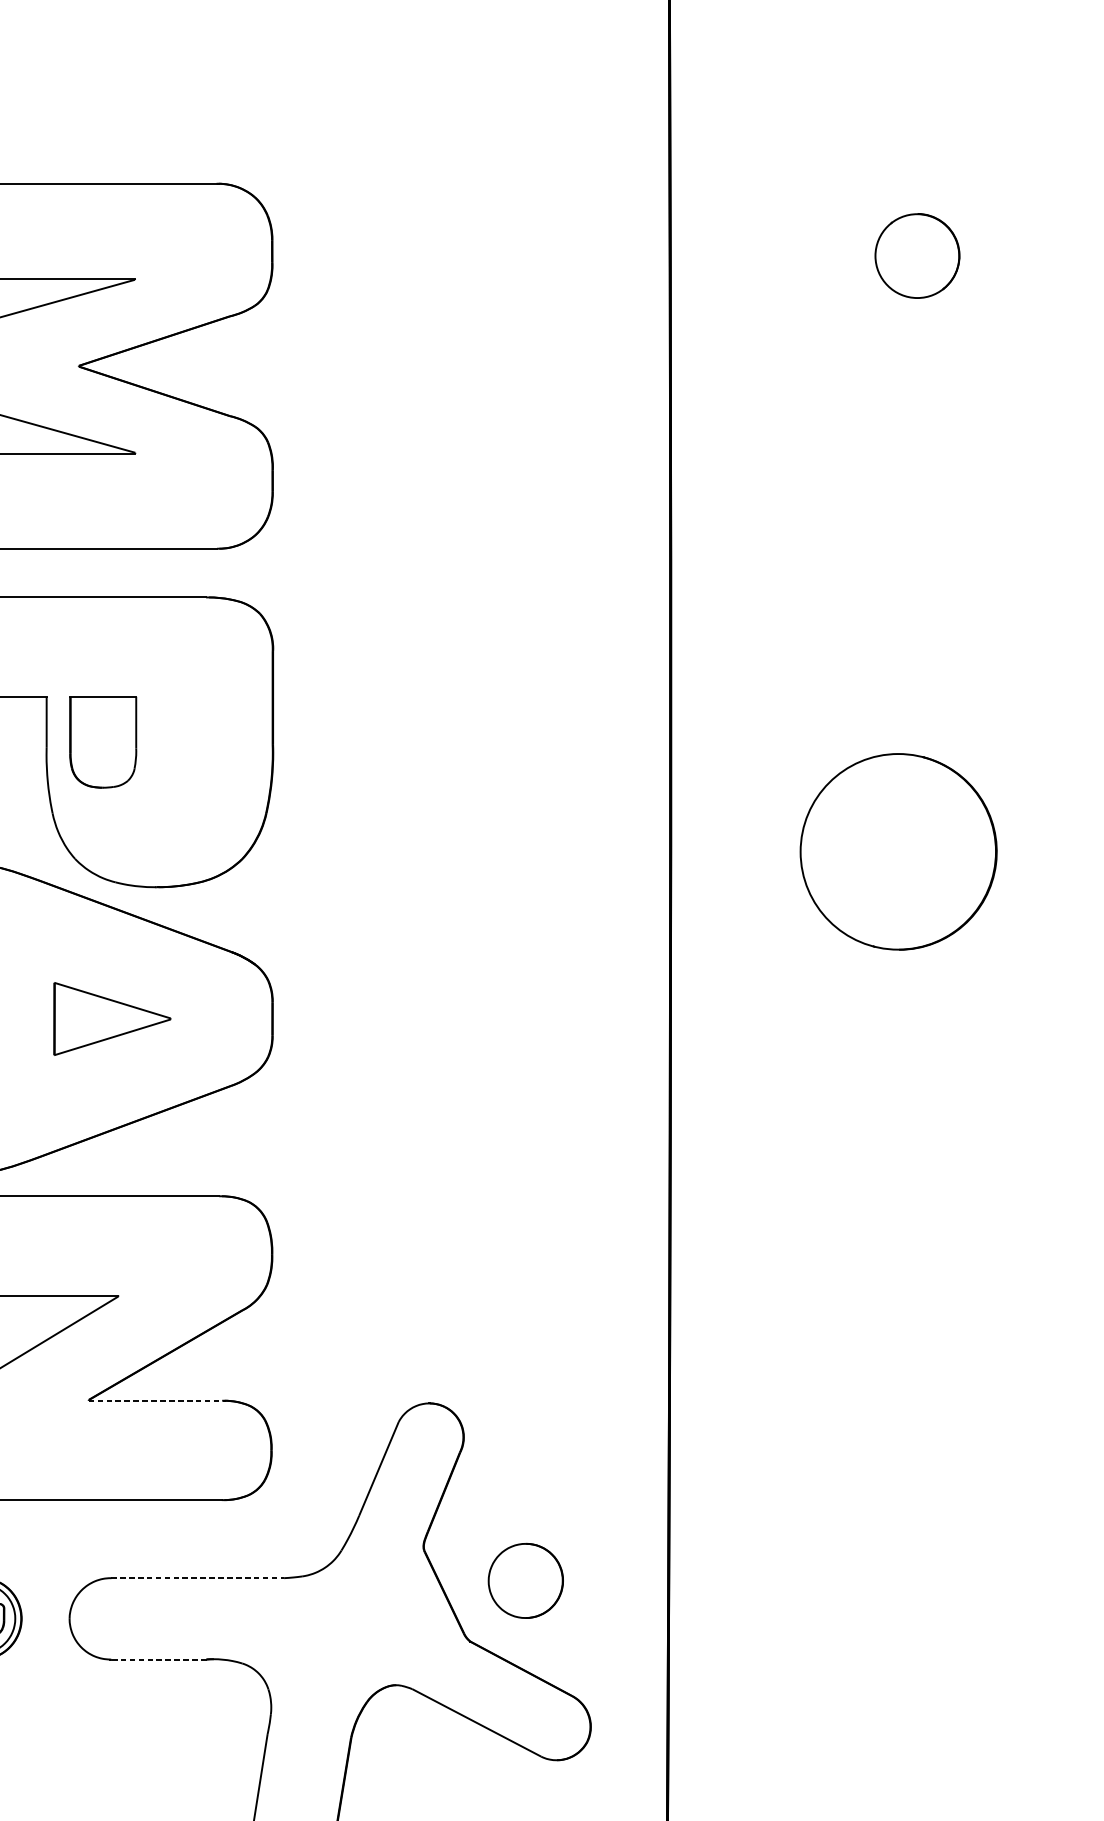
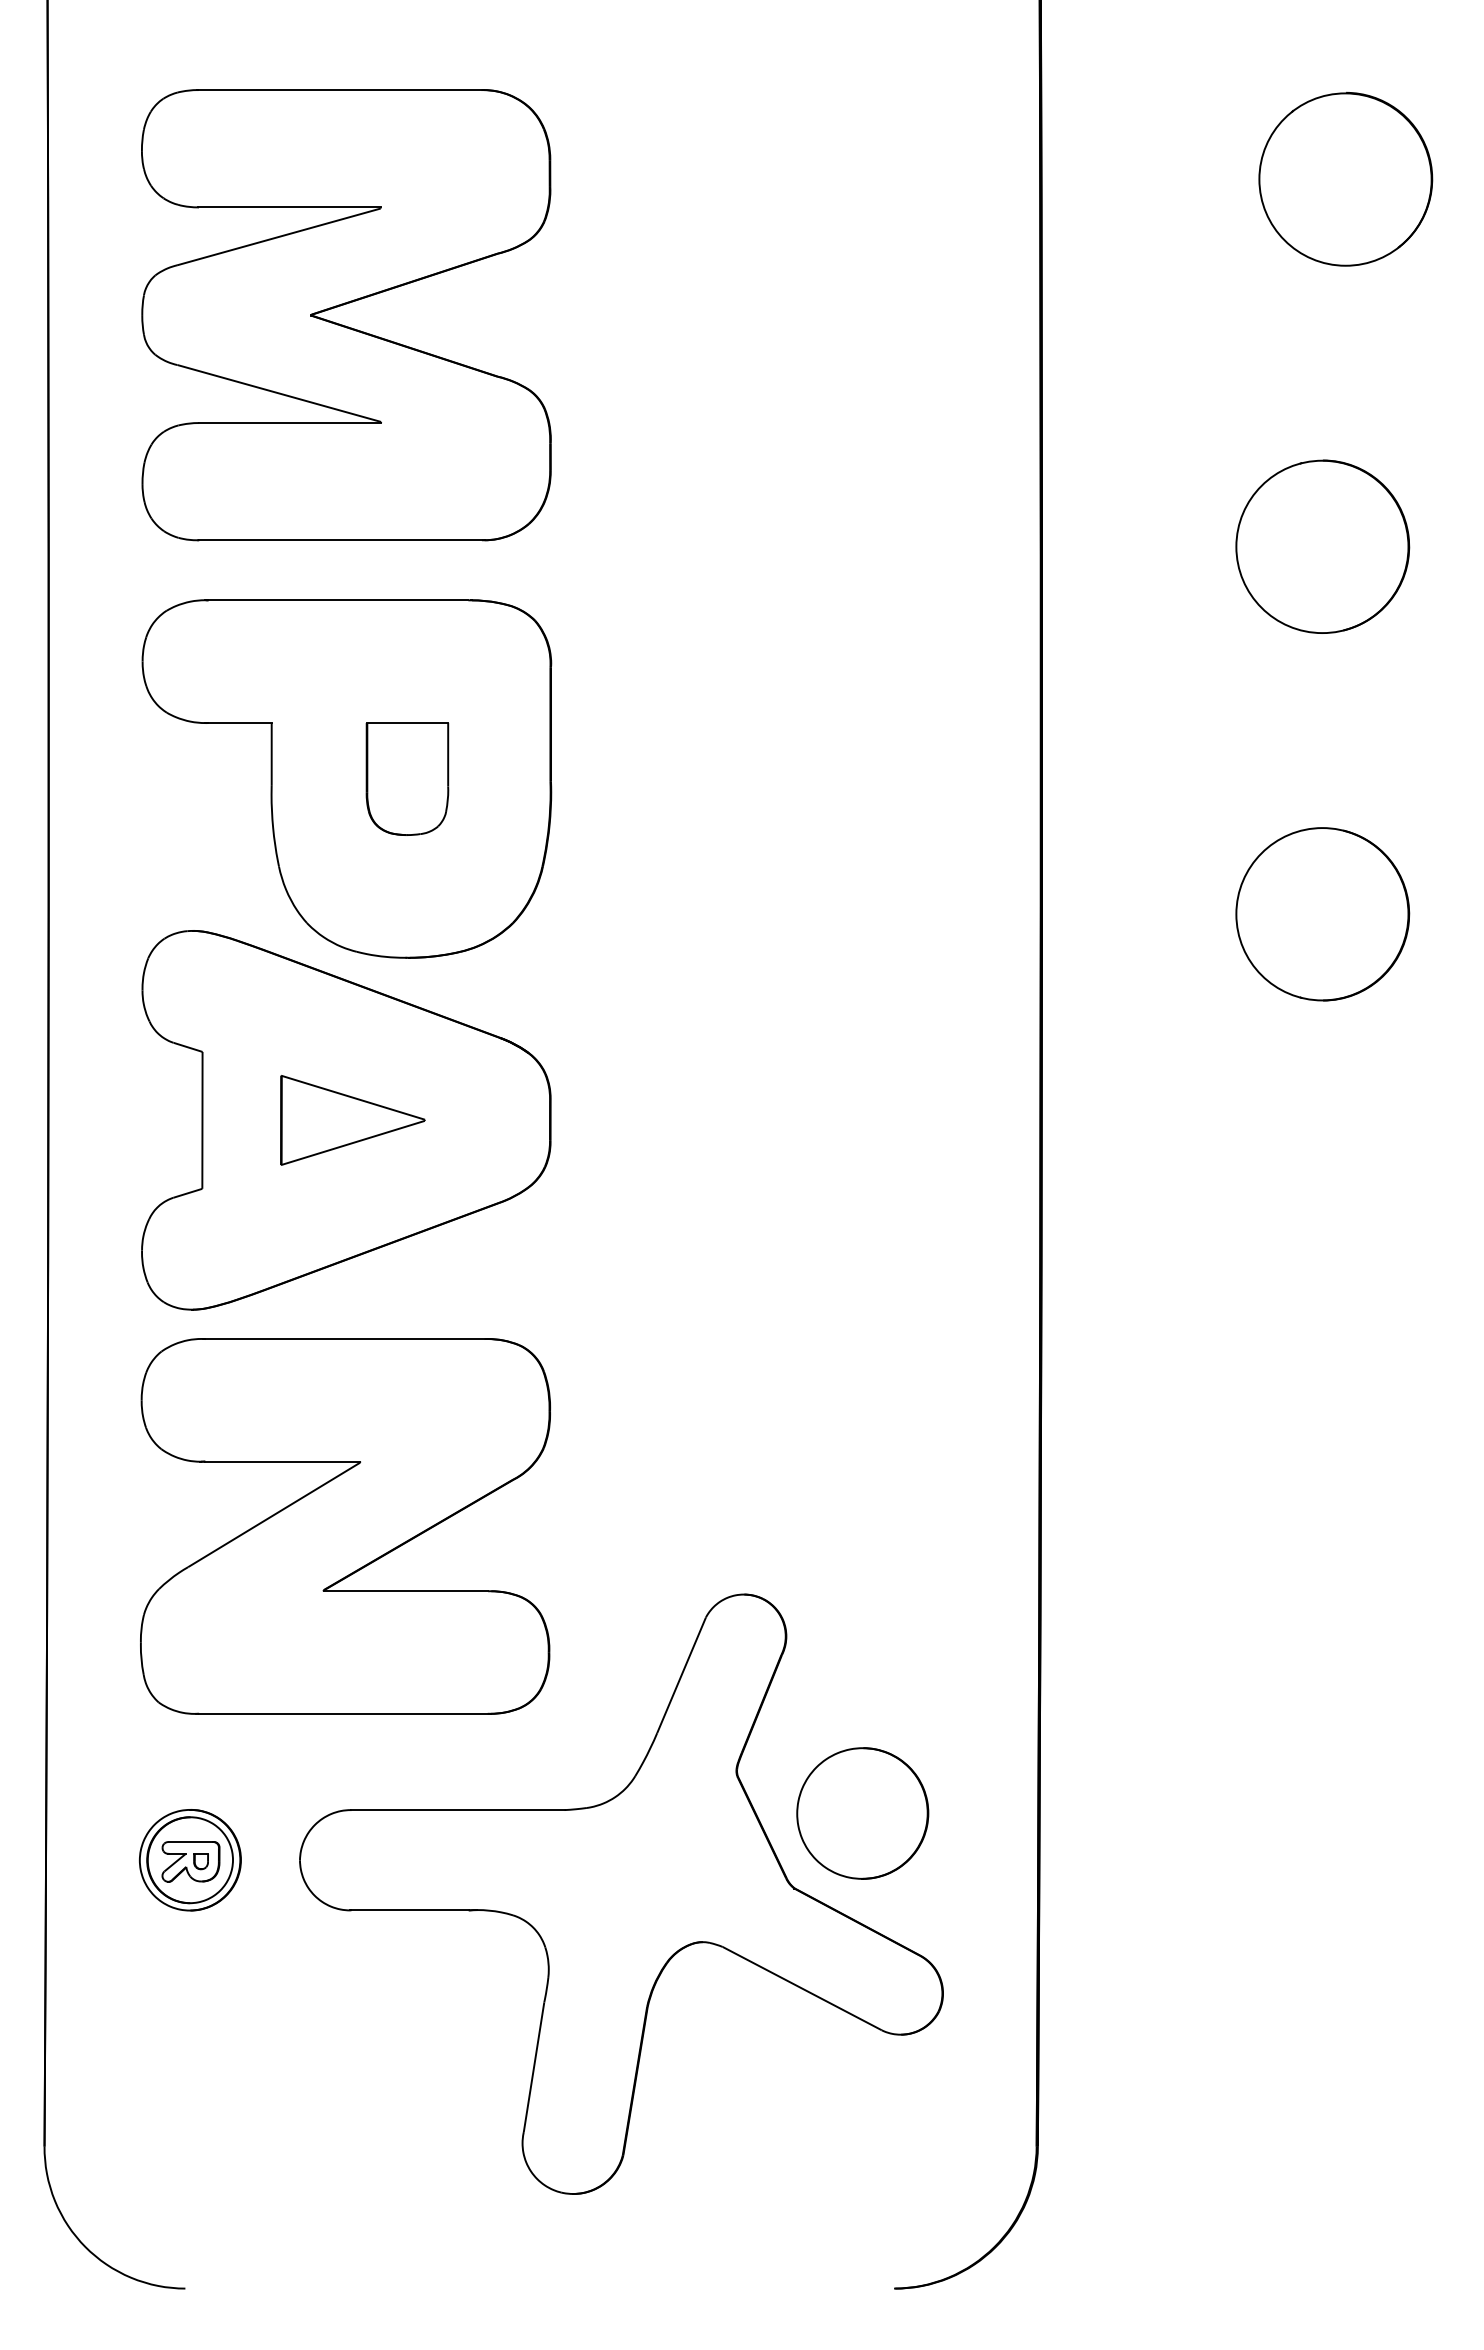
part: (917, 255) -> (1345, 178), size x1.67
part: (898, 553) -> (1322, 546), added
part: (103, 741) -> (407, 778), moved
part: (898, 852) -> (1322, 914), size x0.71
line: (155, 1400) -> (406, 1591), dashed -> solid
line: (197, 1578) -> (457, 1810), dashed -> solid
part: (525, 1580) -> (862, 1813), size x1.43
line: (158, 1659) -> (409, 1910), dashed -> solid

